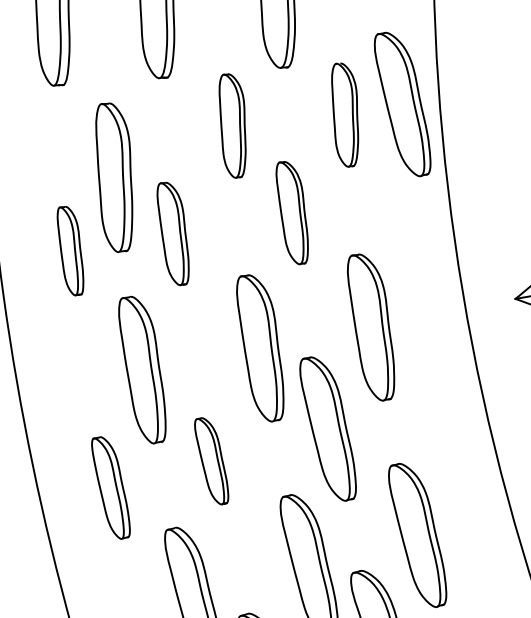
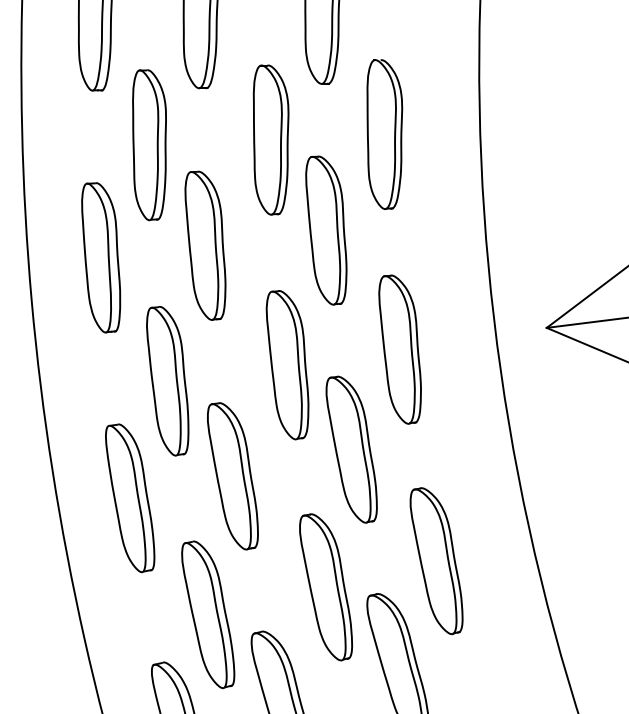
part: (402, 104) -> (442, 126), removed
part: (345, 115) -> (384, 134), size x1.43
part: (232, 125) -> (270, 139), size x1.43
part: (114, 178) -> (149, 145), moved
part: (292, 213) -> (326, 230), size x1.43
part: (173, 233) -> (205, 245), size x1.43
part: (70, 250) -> (101, 257), size x1.67
part: (211, 461) -> (232, 476), size x1.67
part: (111, 488) -> (130, 498), size x1.43

